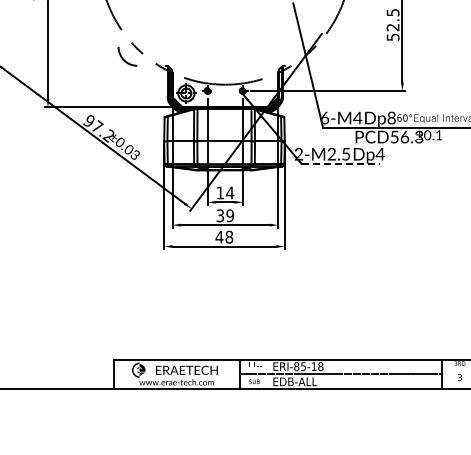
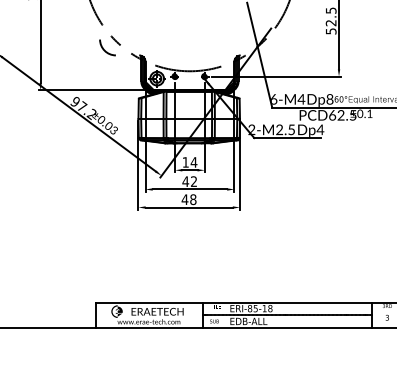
text: (406, 136) -> (342, 114), PCD56.3 -> PCD62.5
line: (341, 164) -> (287, 138), dashed -> solid
text: (225, 215) -> (190, 181), 39 -> 42

